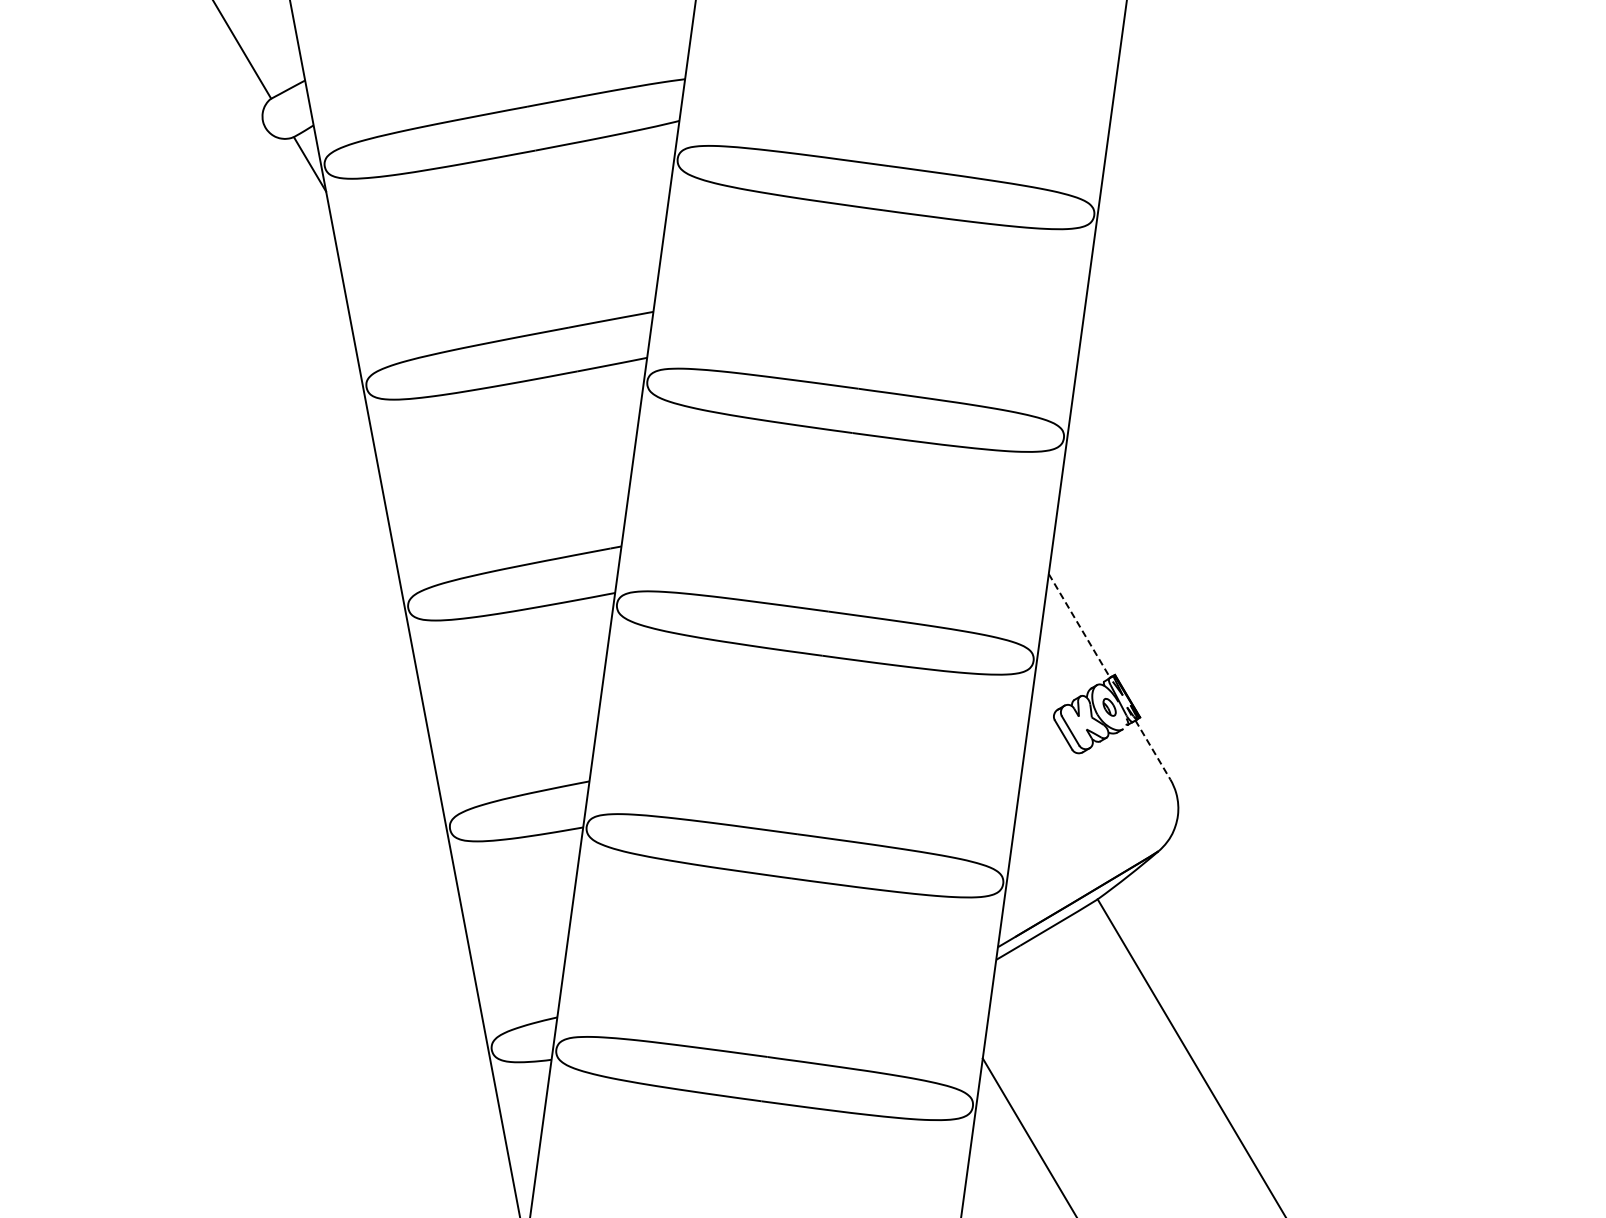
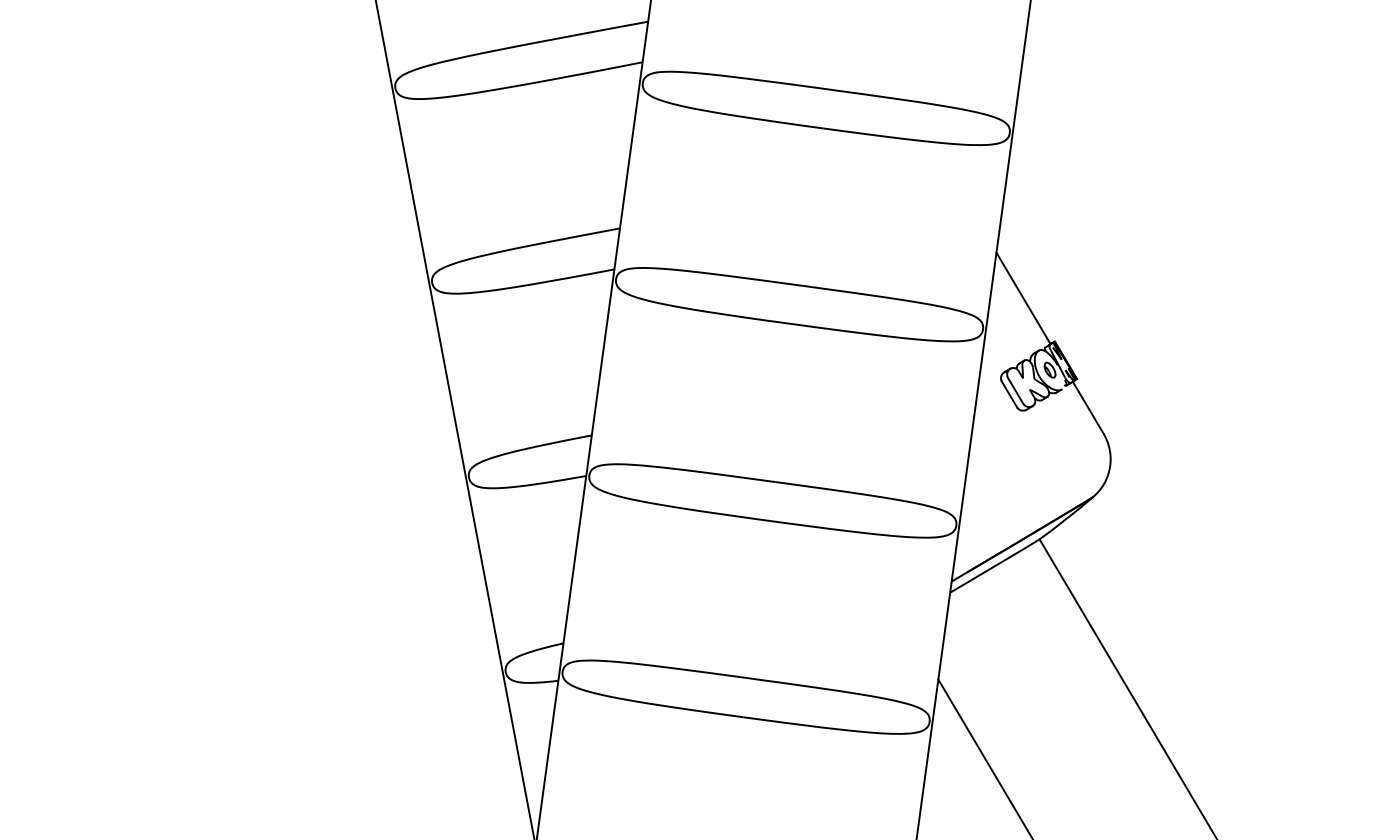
line: (1079, 626) -> (1023, 298), dashed -> solid
line: (1153, 750) -> (1088, 408), dashed -> solid

